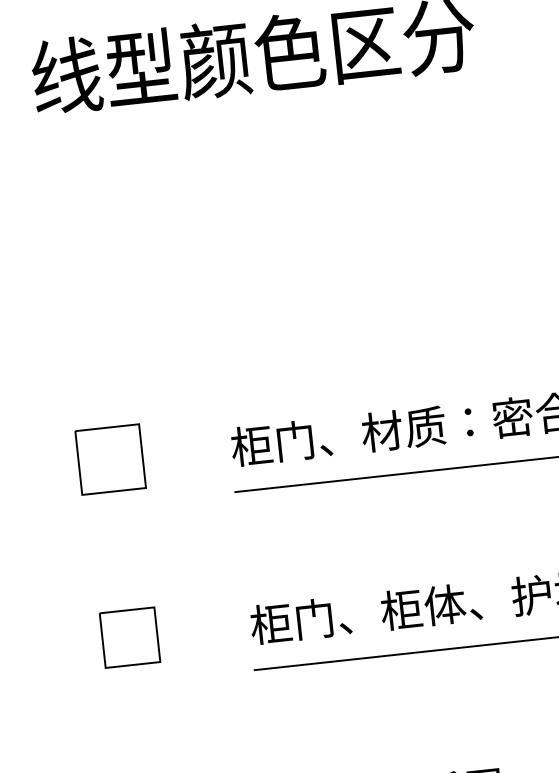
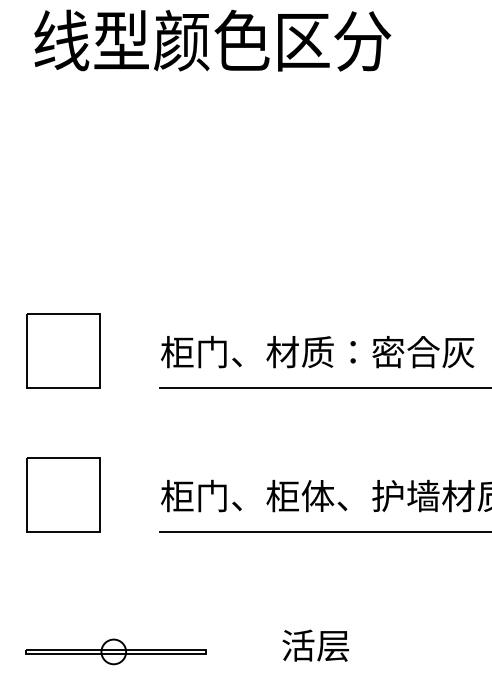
part: (110, 459) -> (63, 350), size x1.43
part: (130, 637) -> (63, 494), size x1.67

